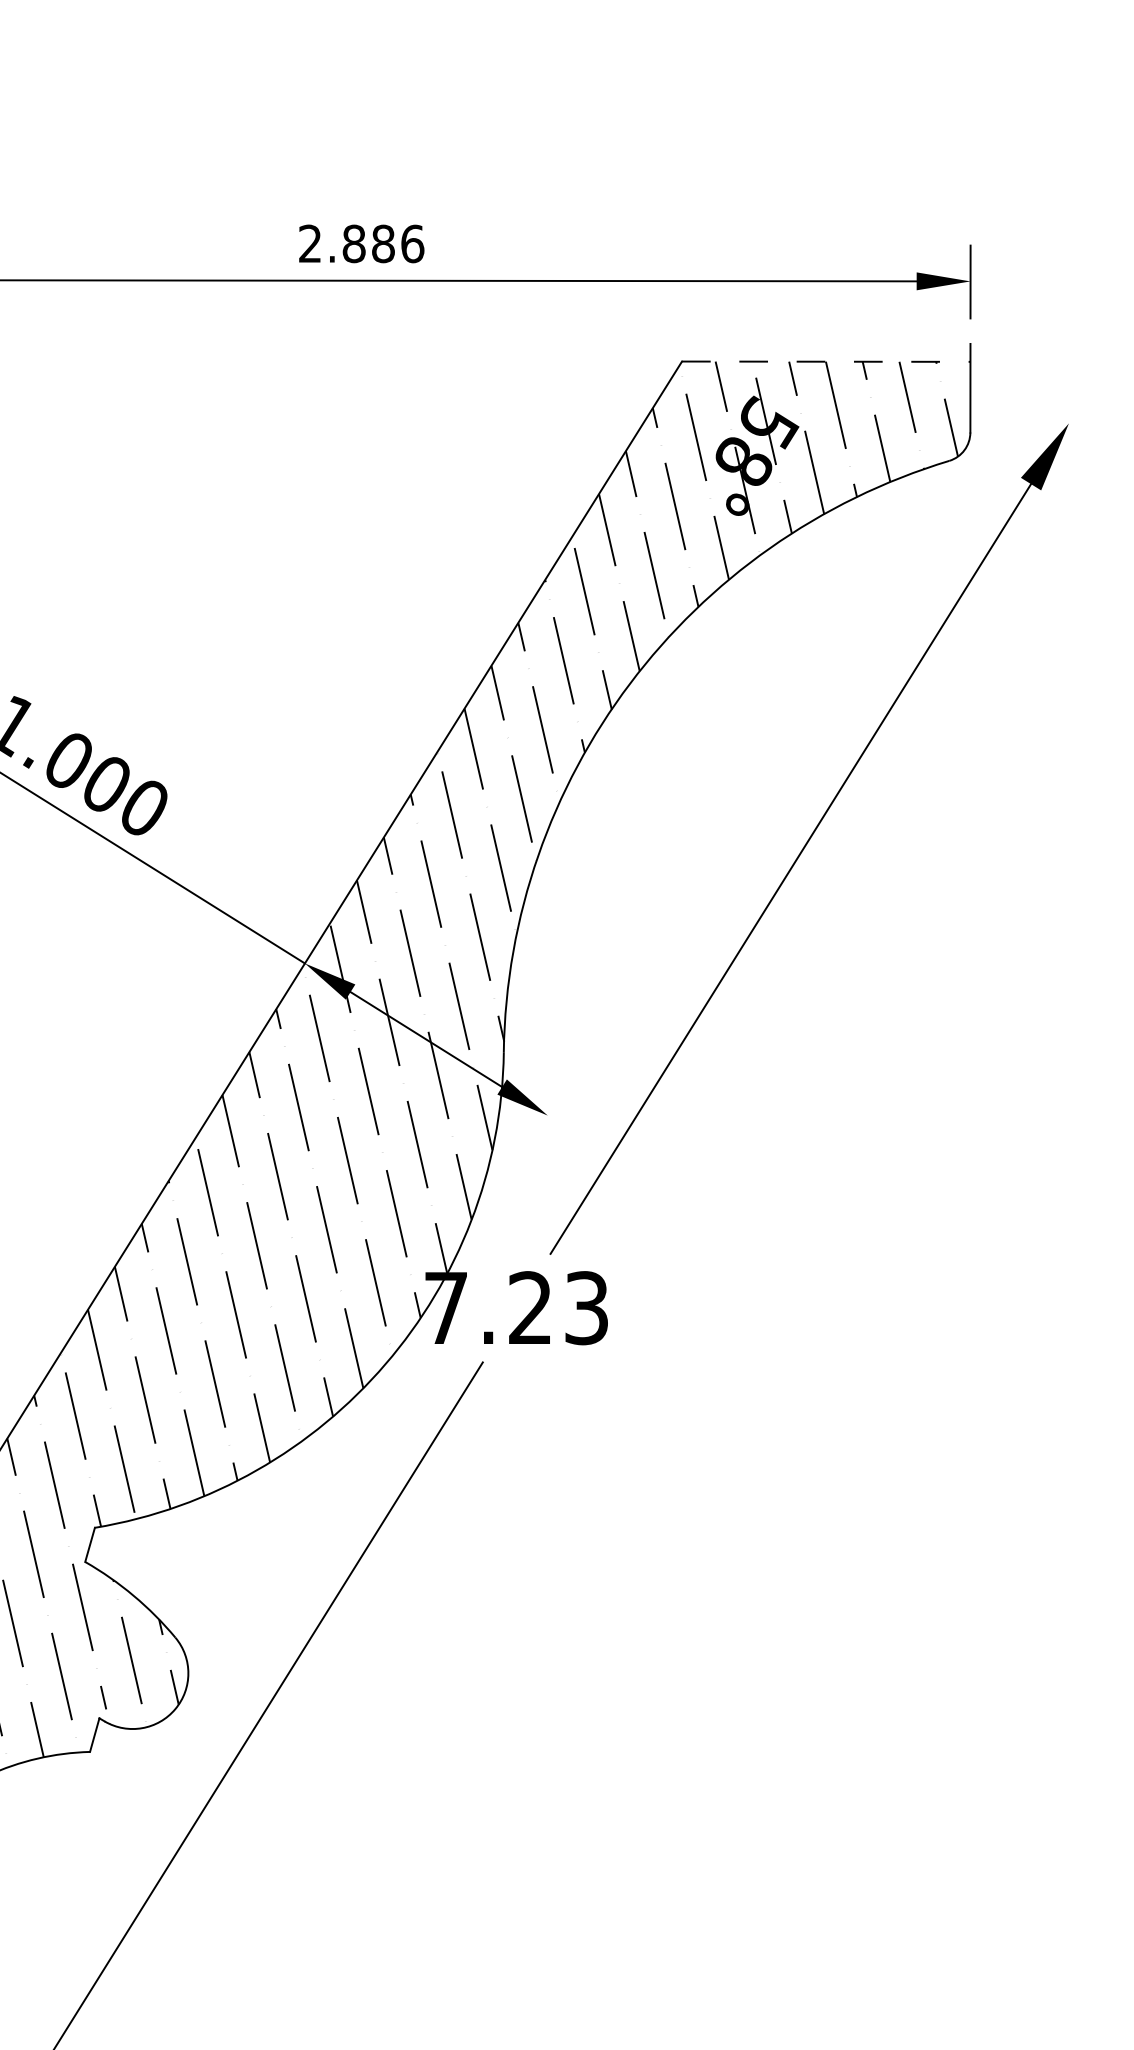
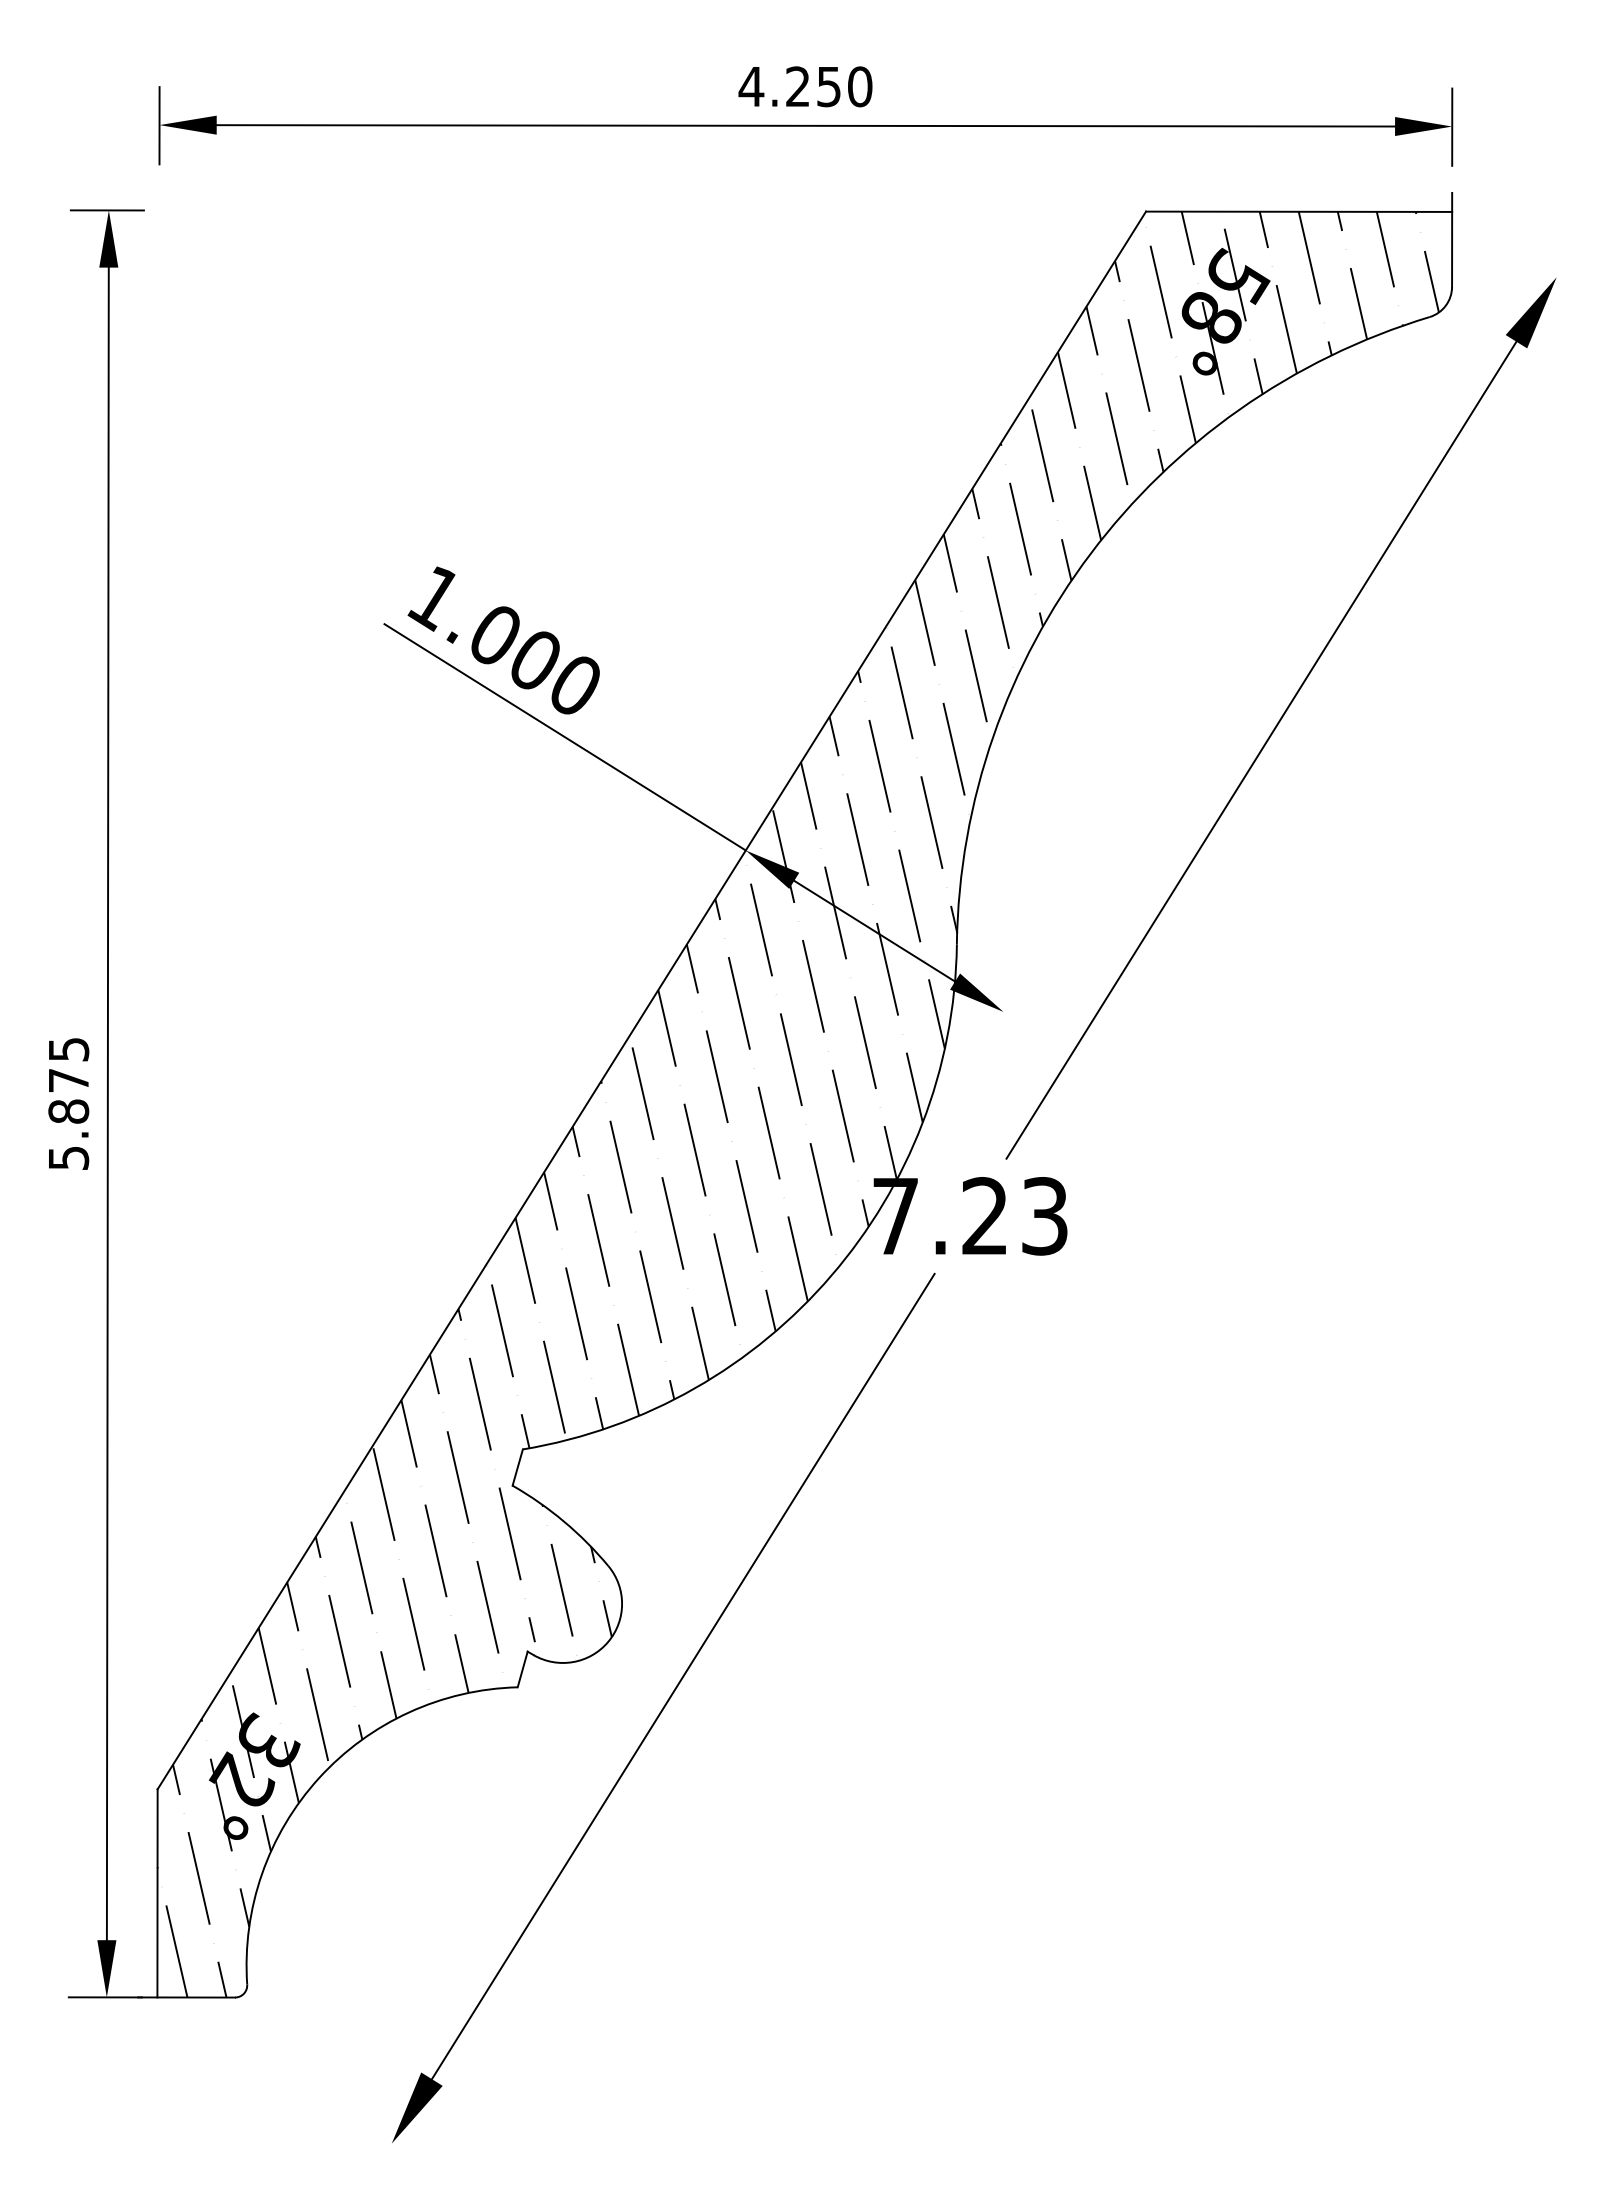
text: (361, 243) -> (805, 86), 2.886 -> 4.250
line: (826, 361) -> (1299, 211), dashed -> solid

